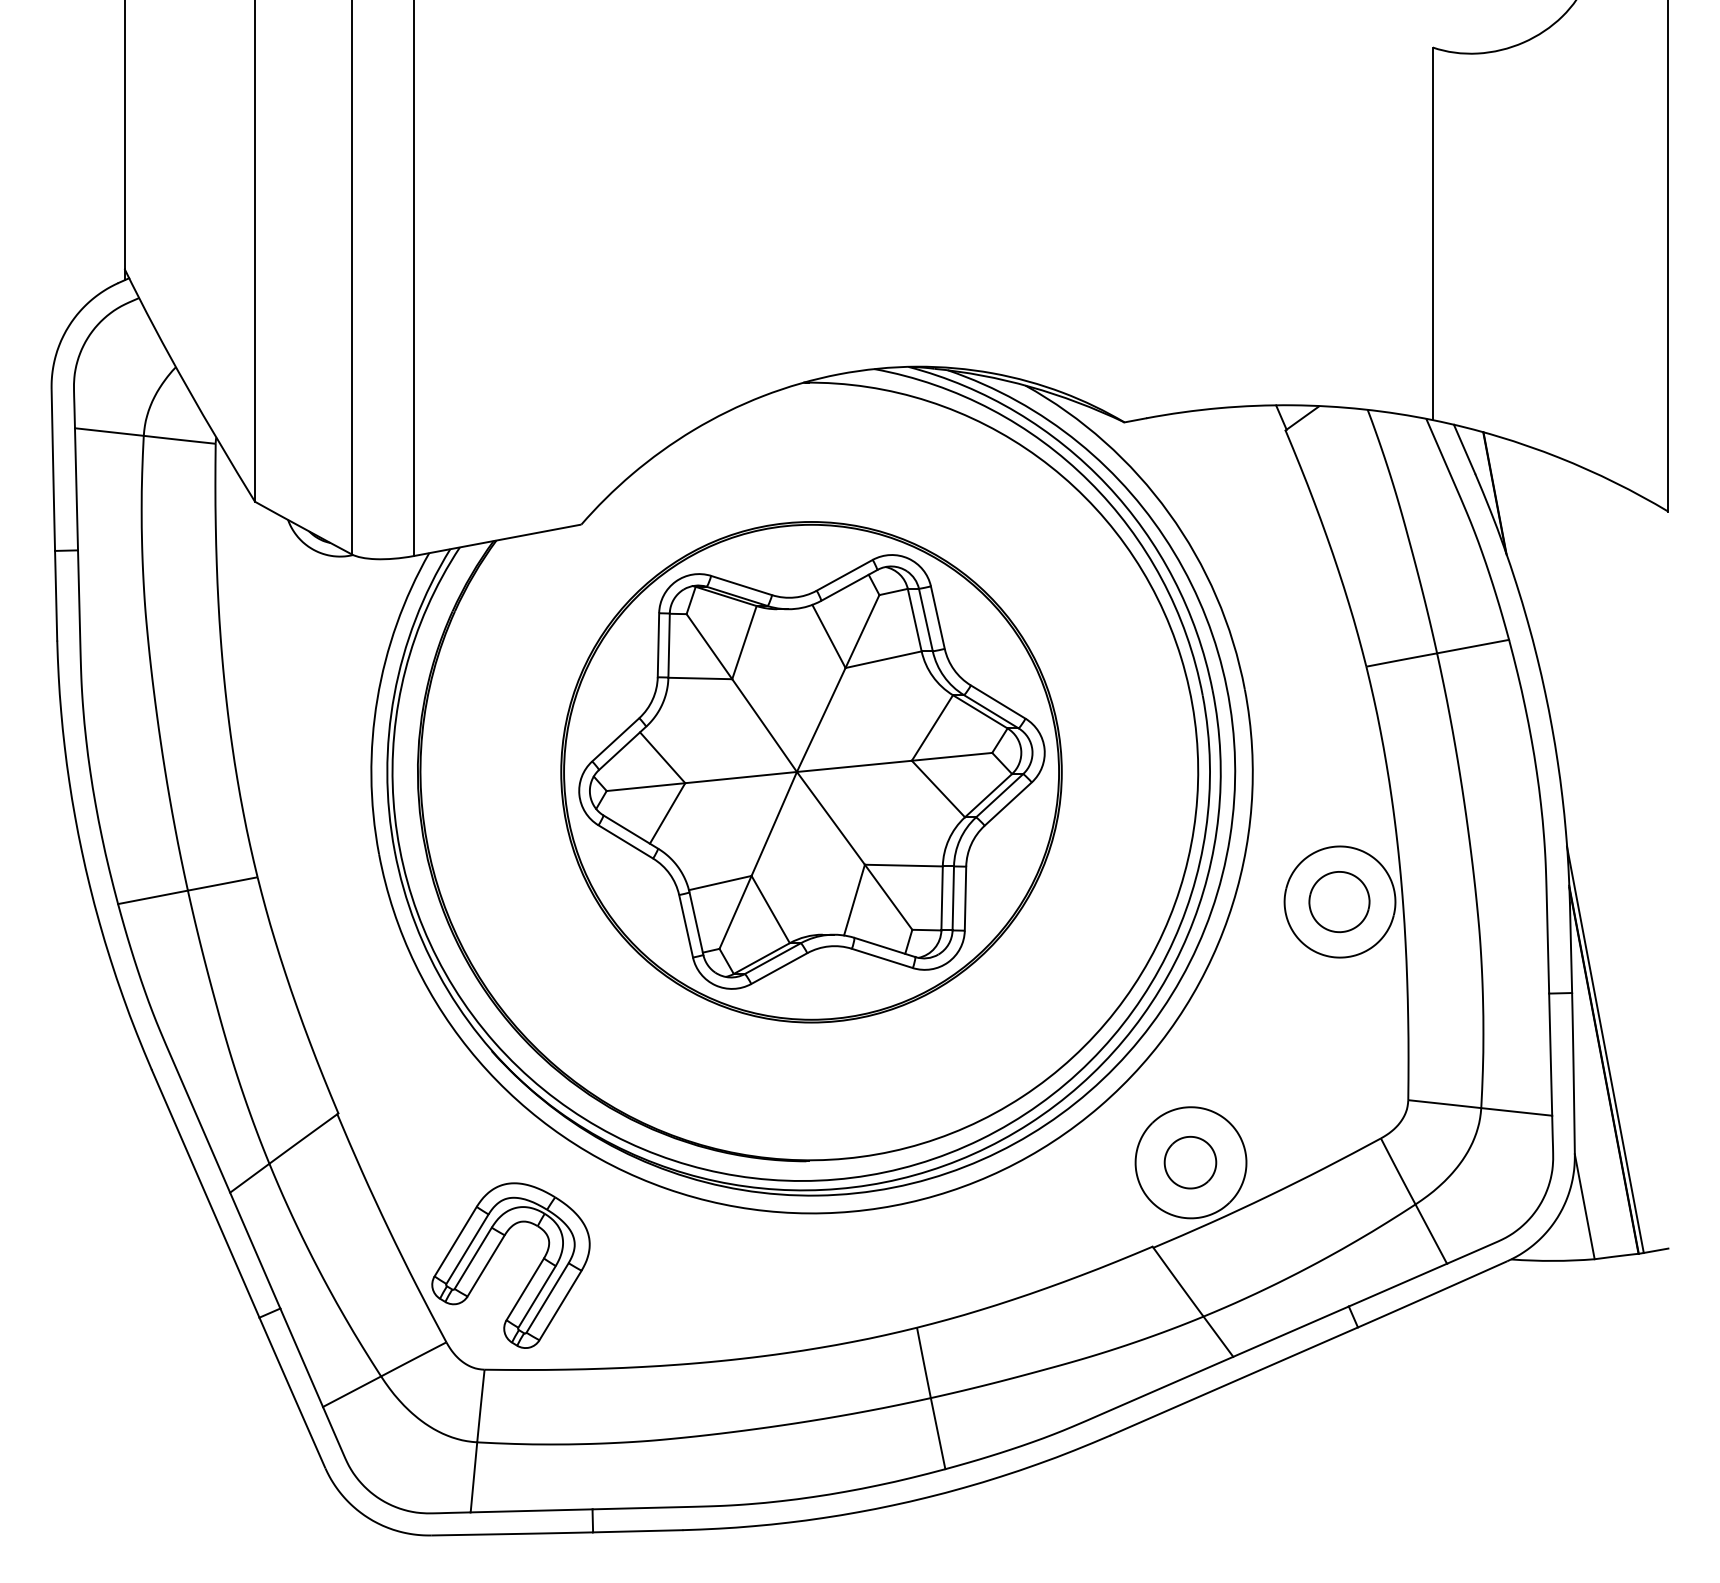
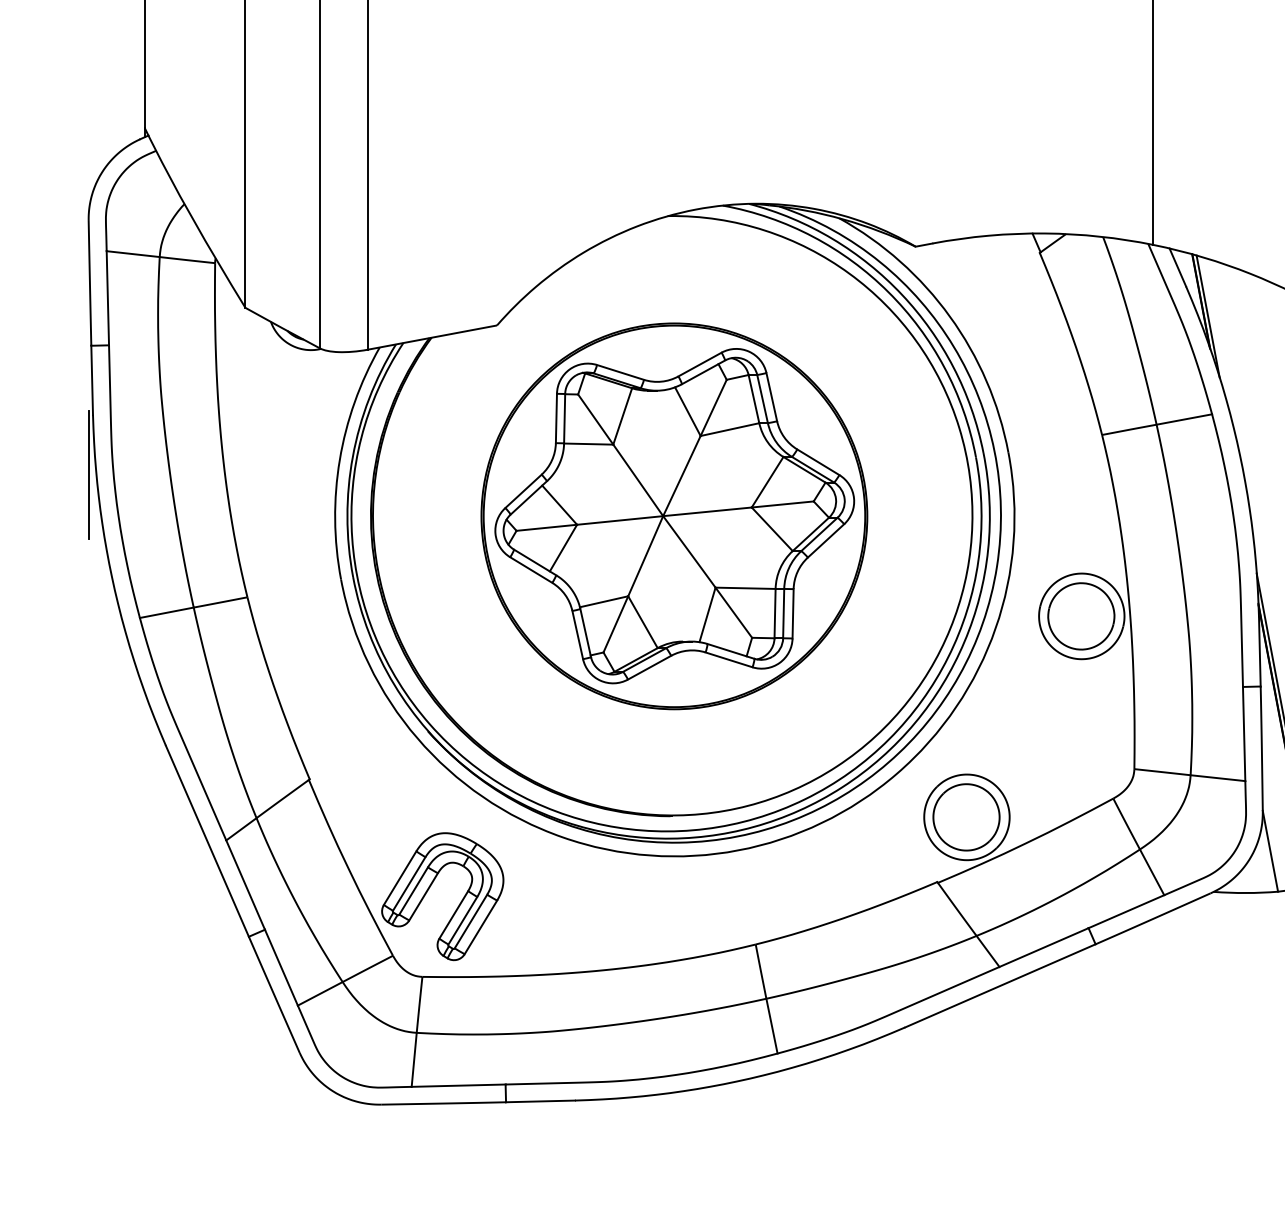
line: (1503, 512) -> (1207, 316), added
line: (51, 718) -> (88, 474), added
part: (1339, 901) -> (1081, 615), size x1.43
part: (1190, 1162) -> (966, 817), size x1.67

